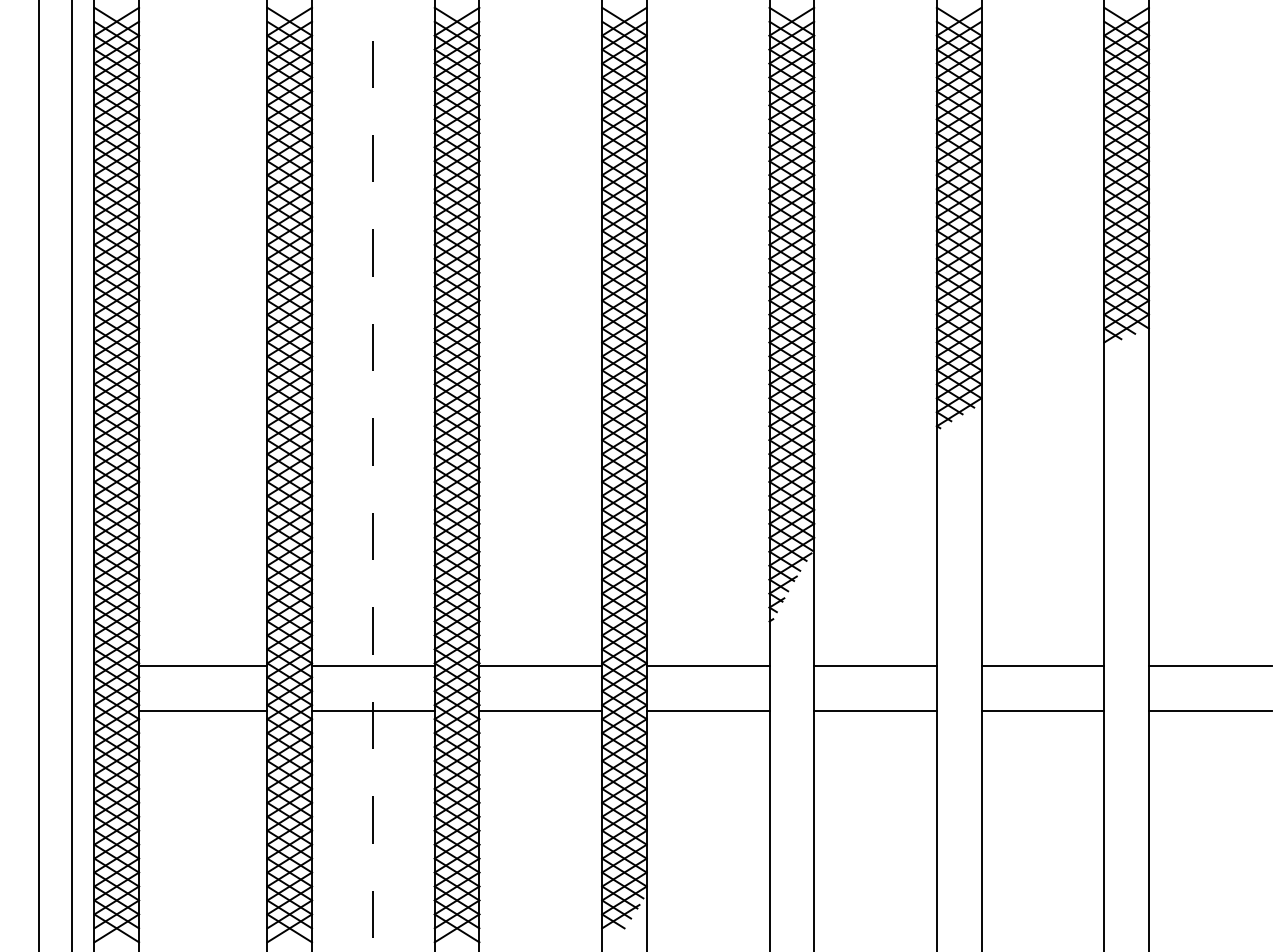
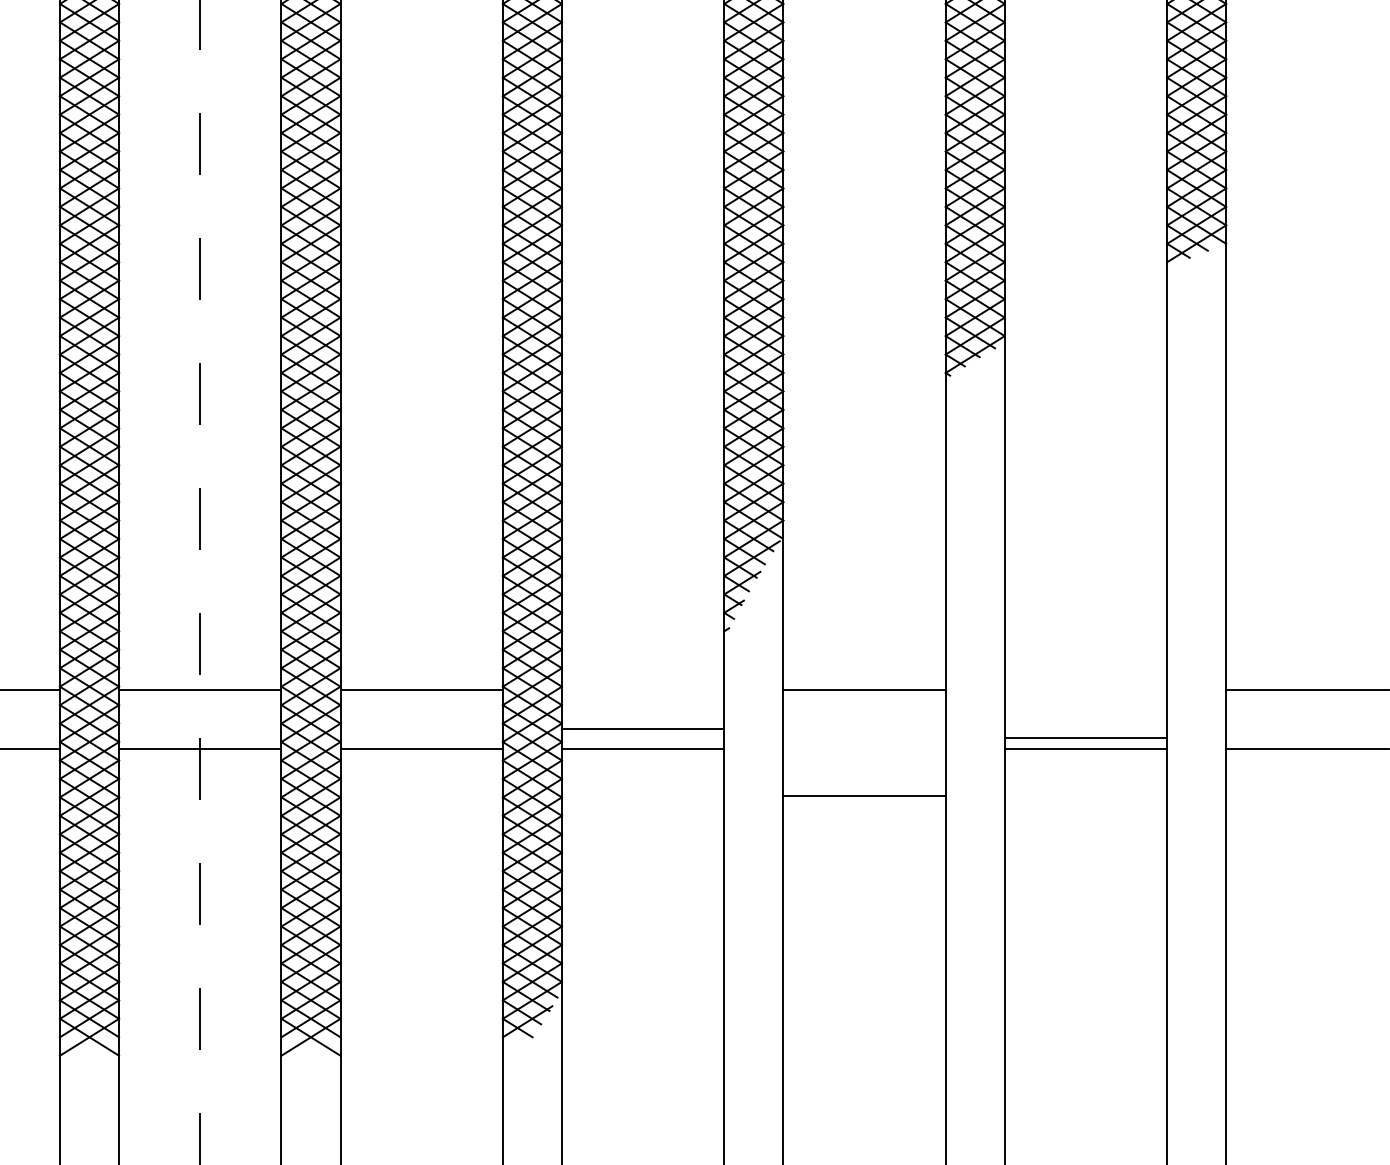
line: (707, 666) -> (642, 729), moved
line: (1042, 666) -> (1085, 738), moved
line: (875, 710) -> (864, 795), moved

